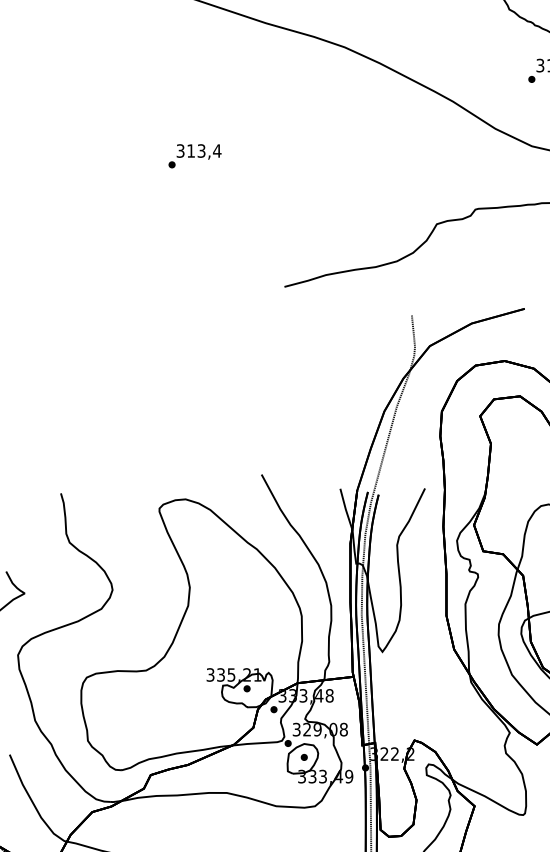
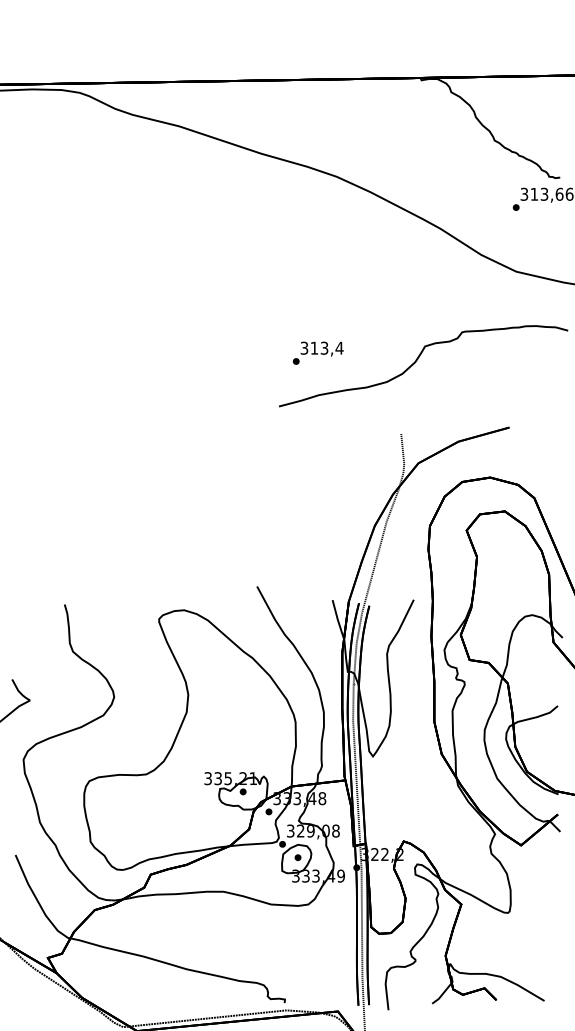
text: (194, 155) -> (317, 352), moved

